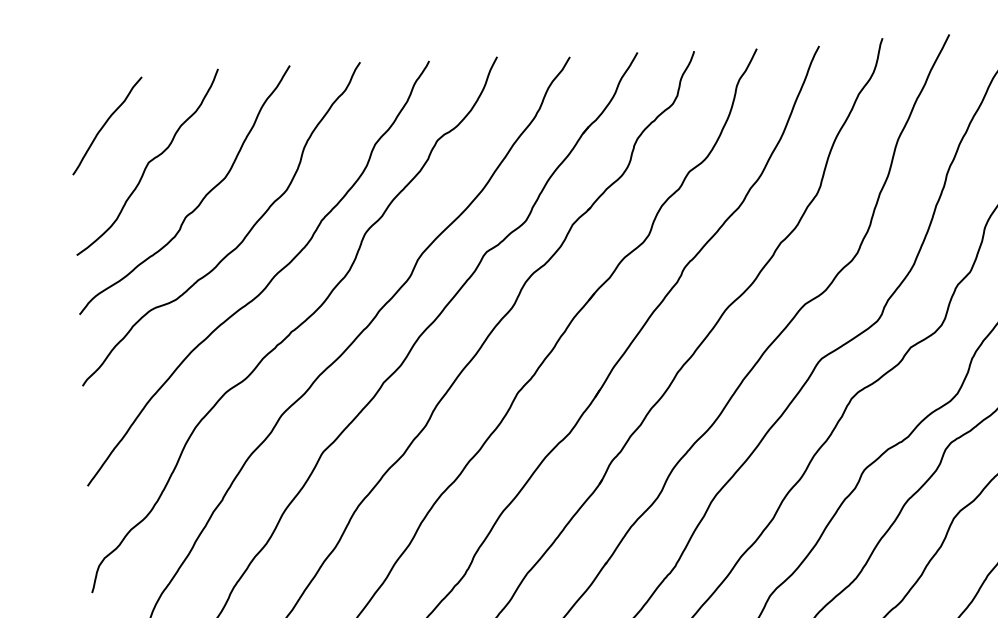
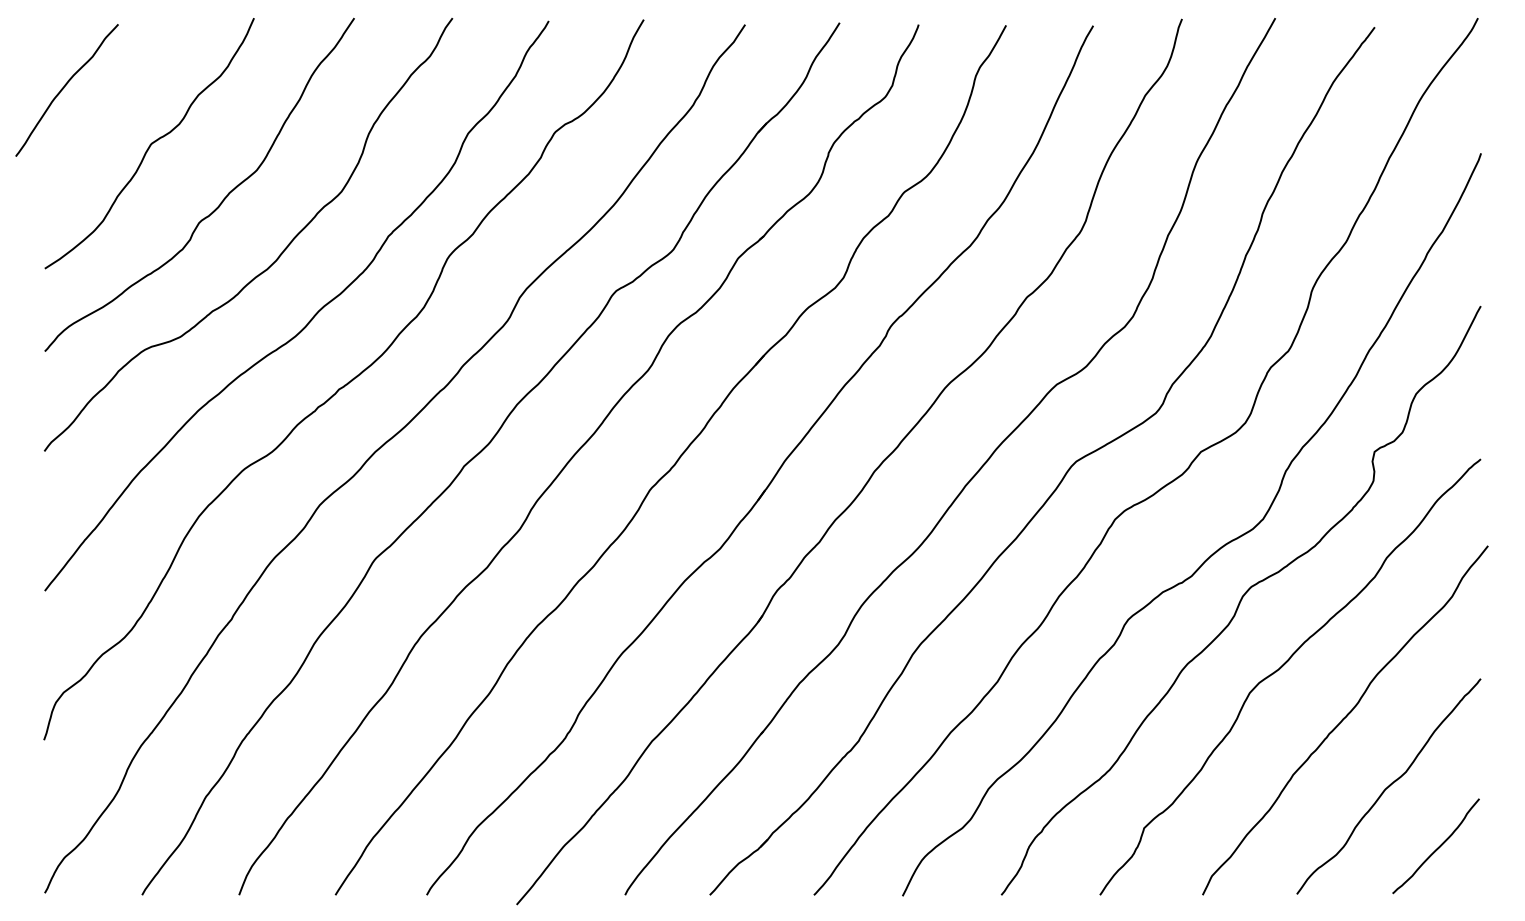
curve: (105, 124) -> (64, 88), moved

